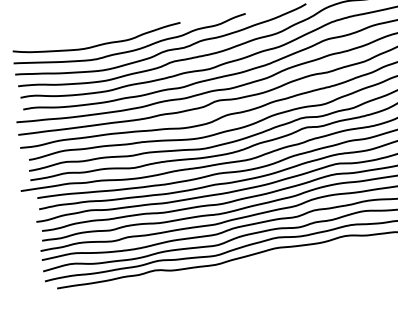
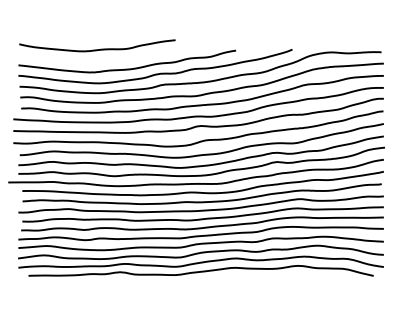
curve: (97, 44) -> (97, 49), moved

